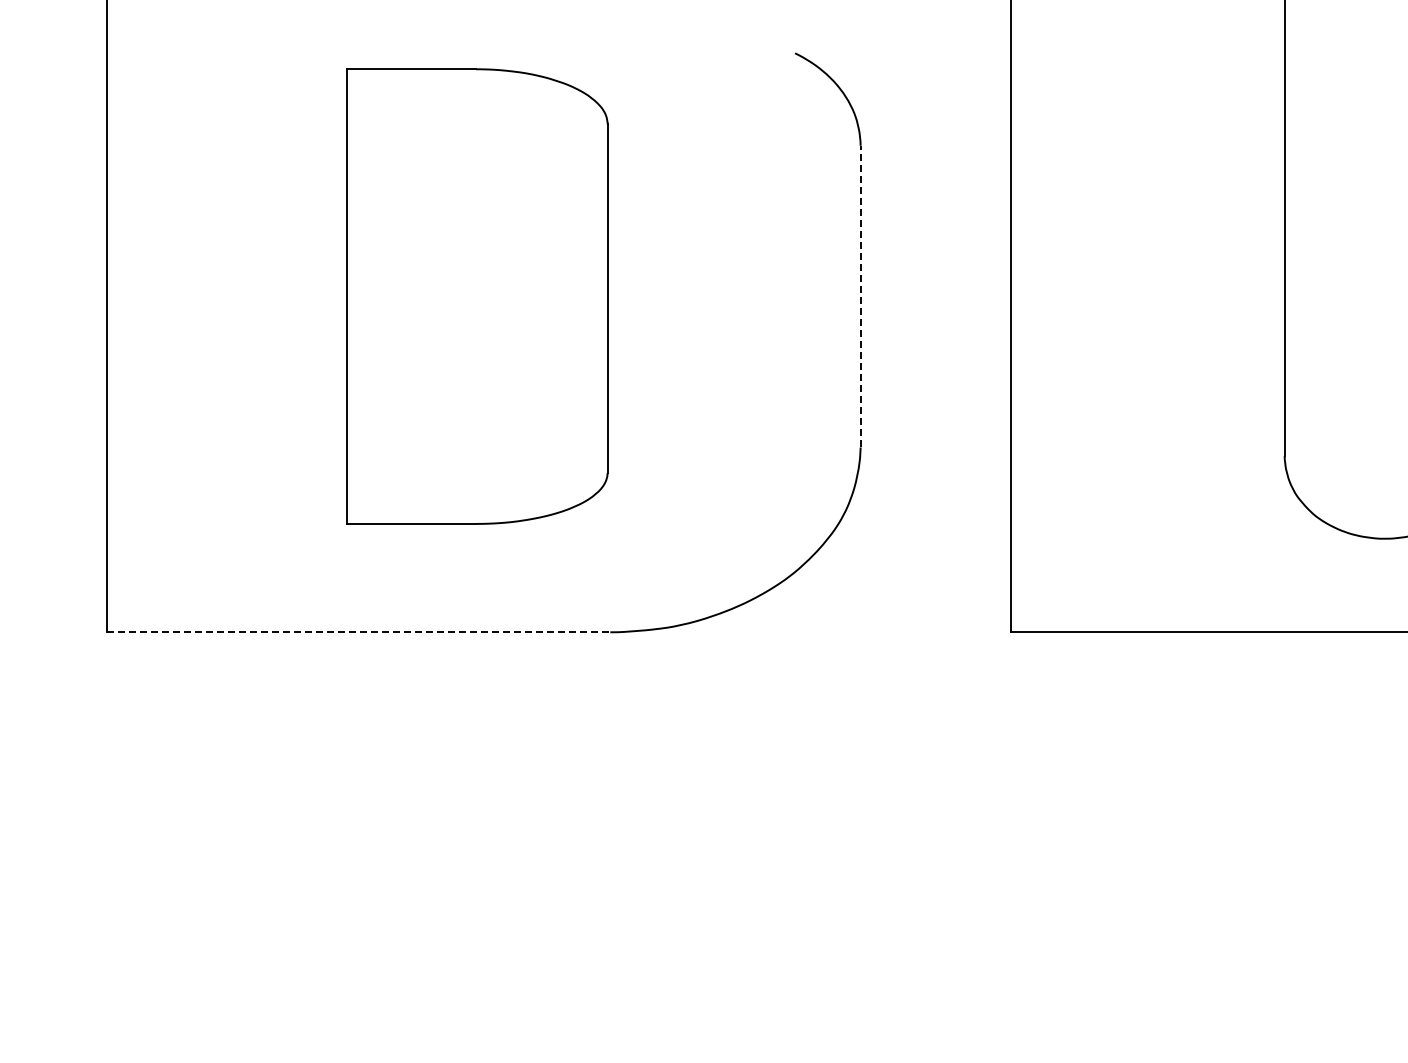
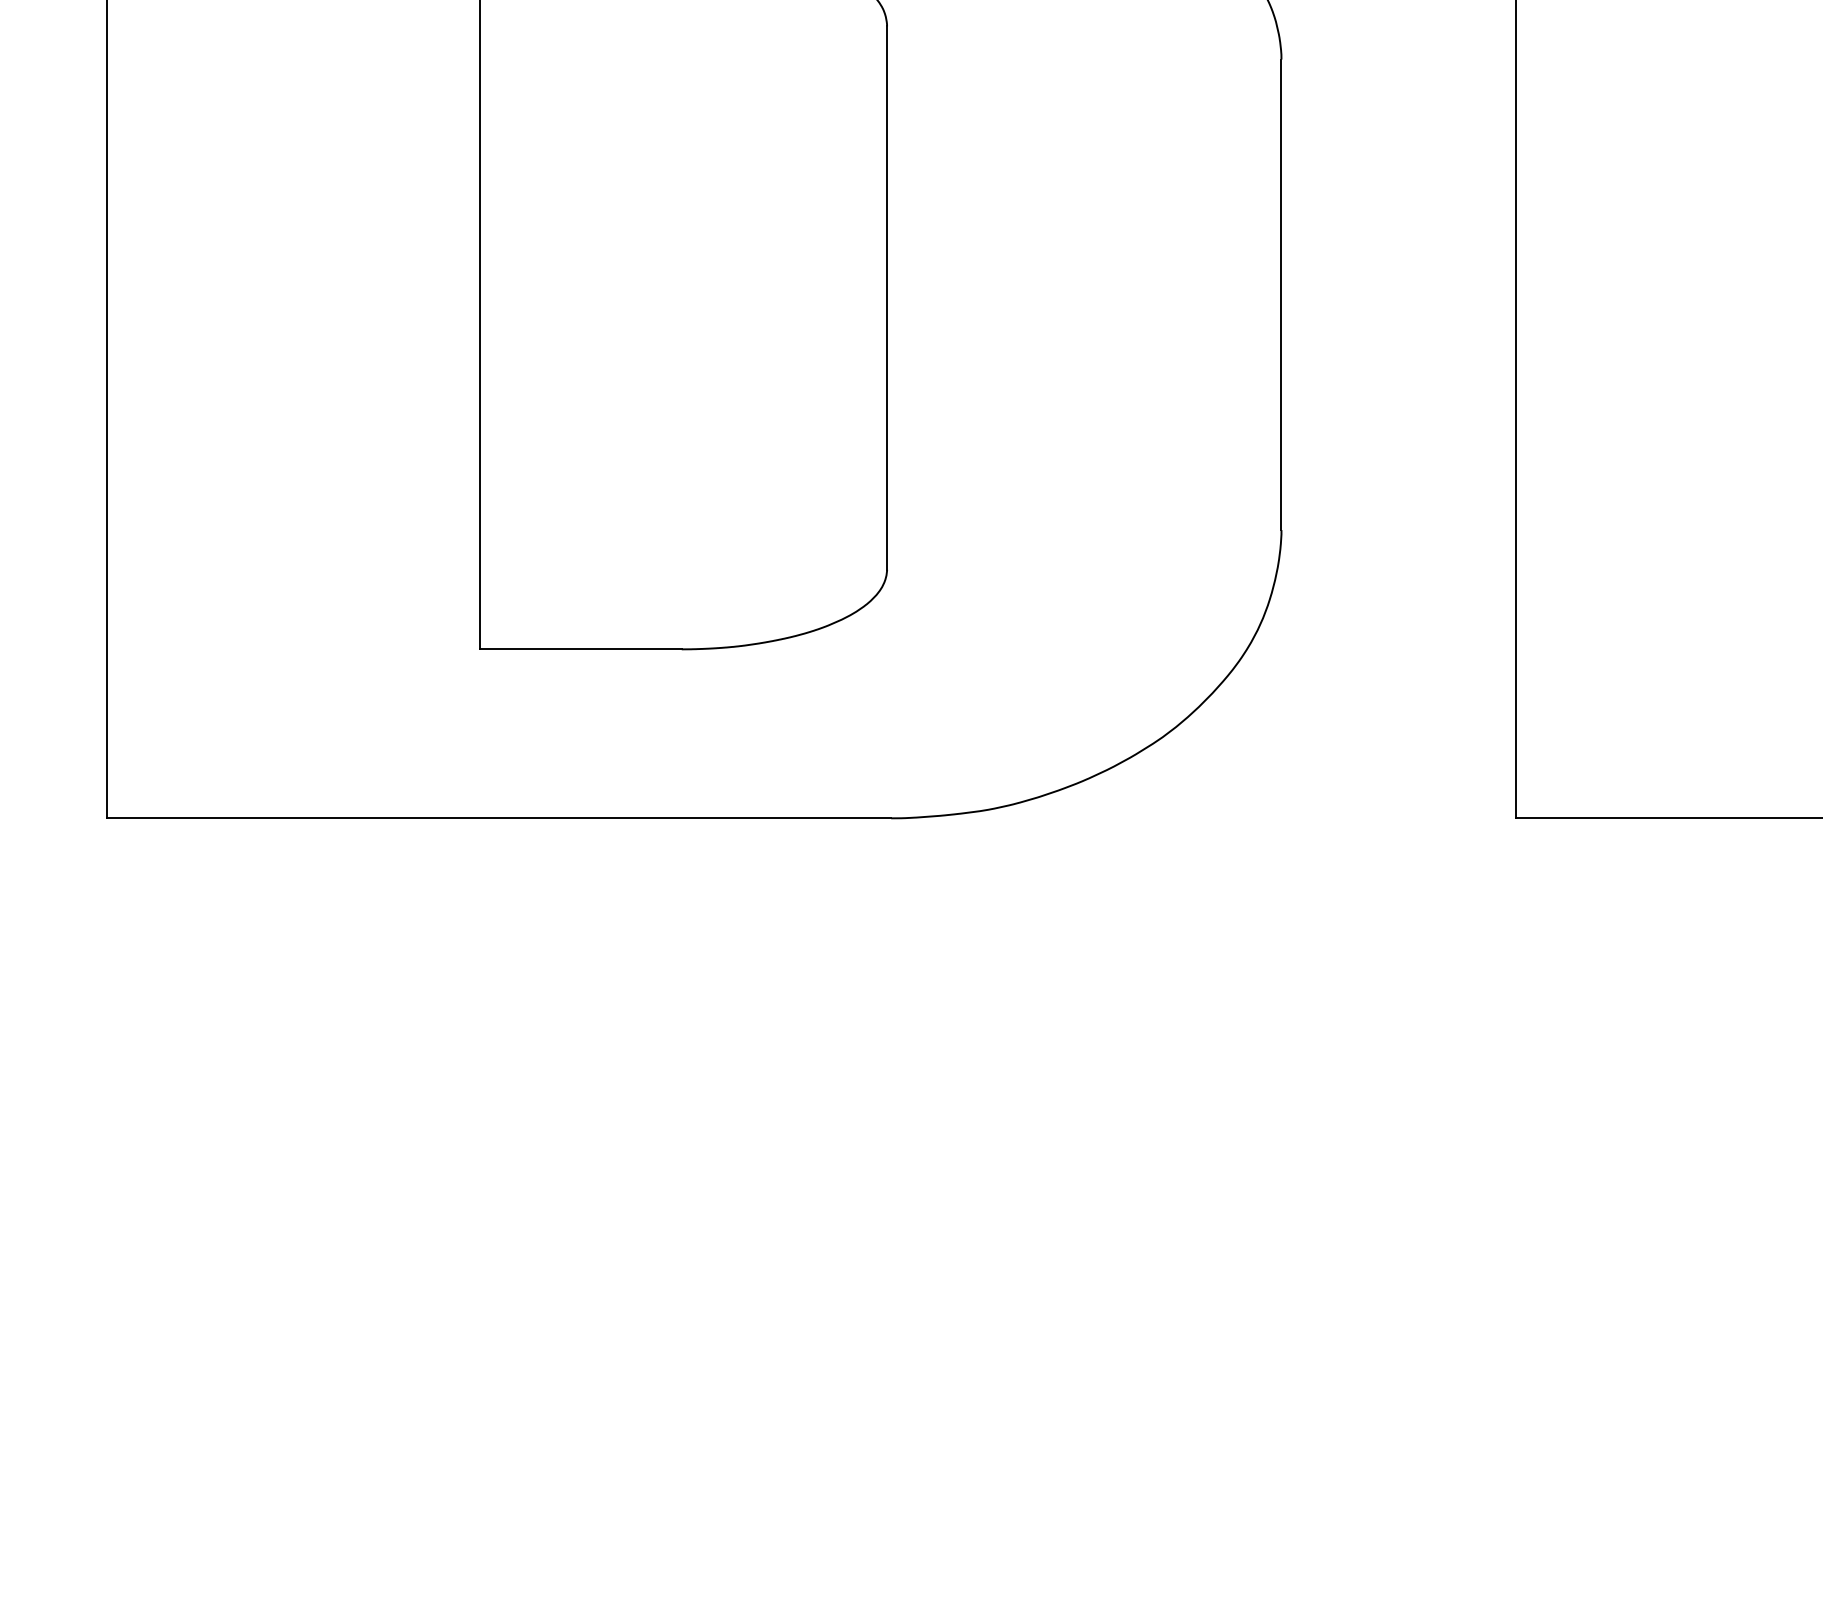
line: (860, 296) -> (1281, 294), dashed -> solid
line: (358, 632) -> (498, 818), dashed -> solid

